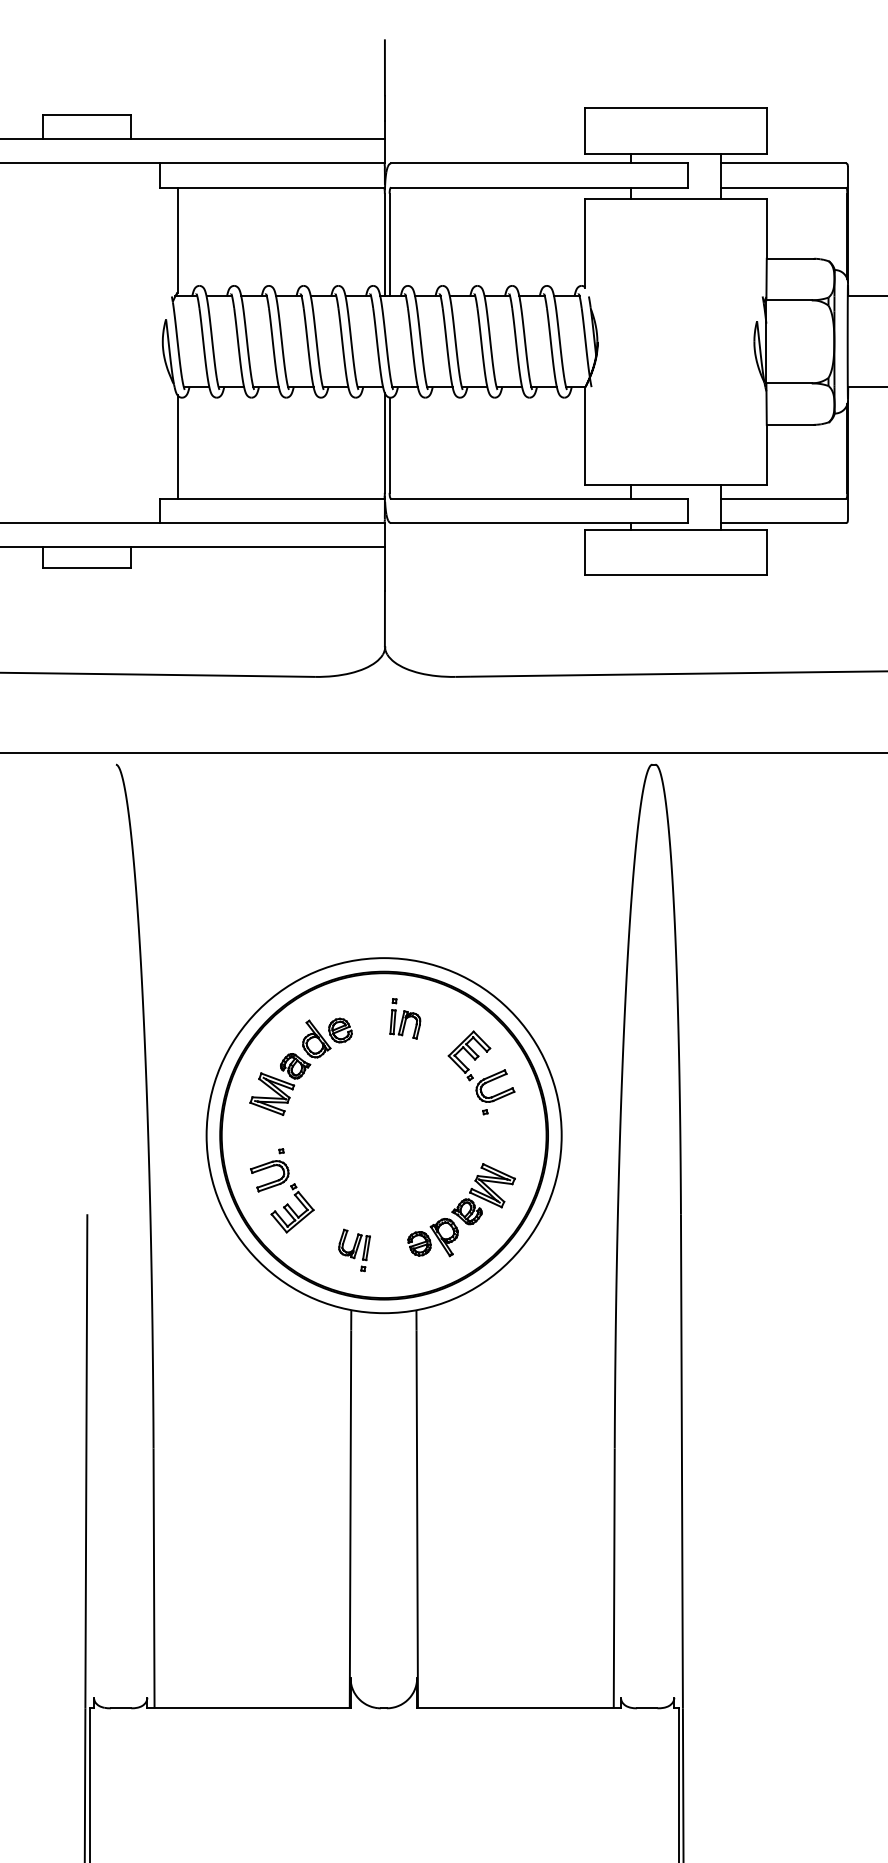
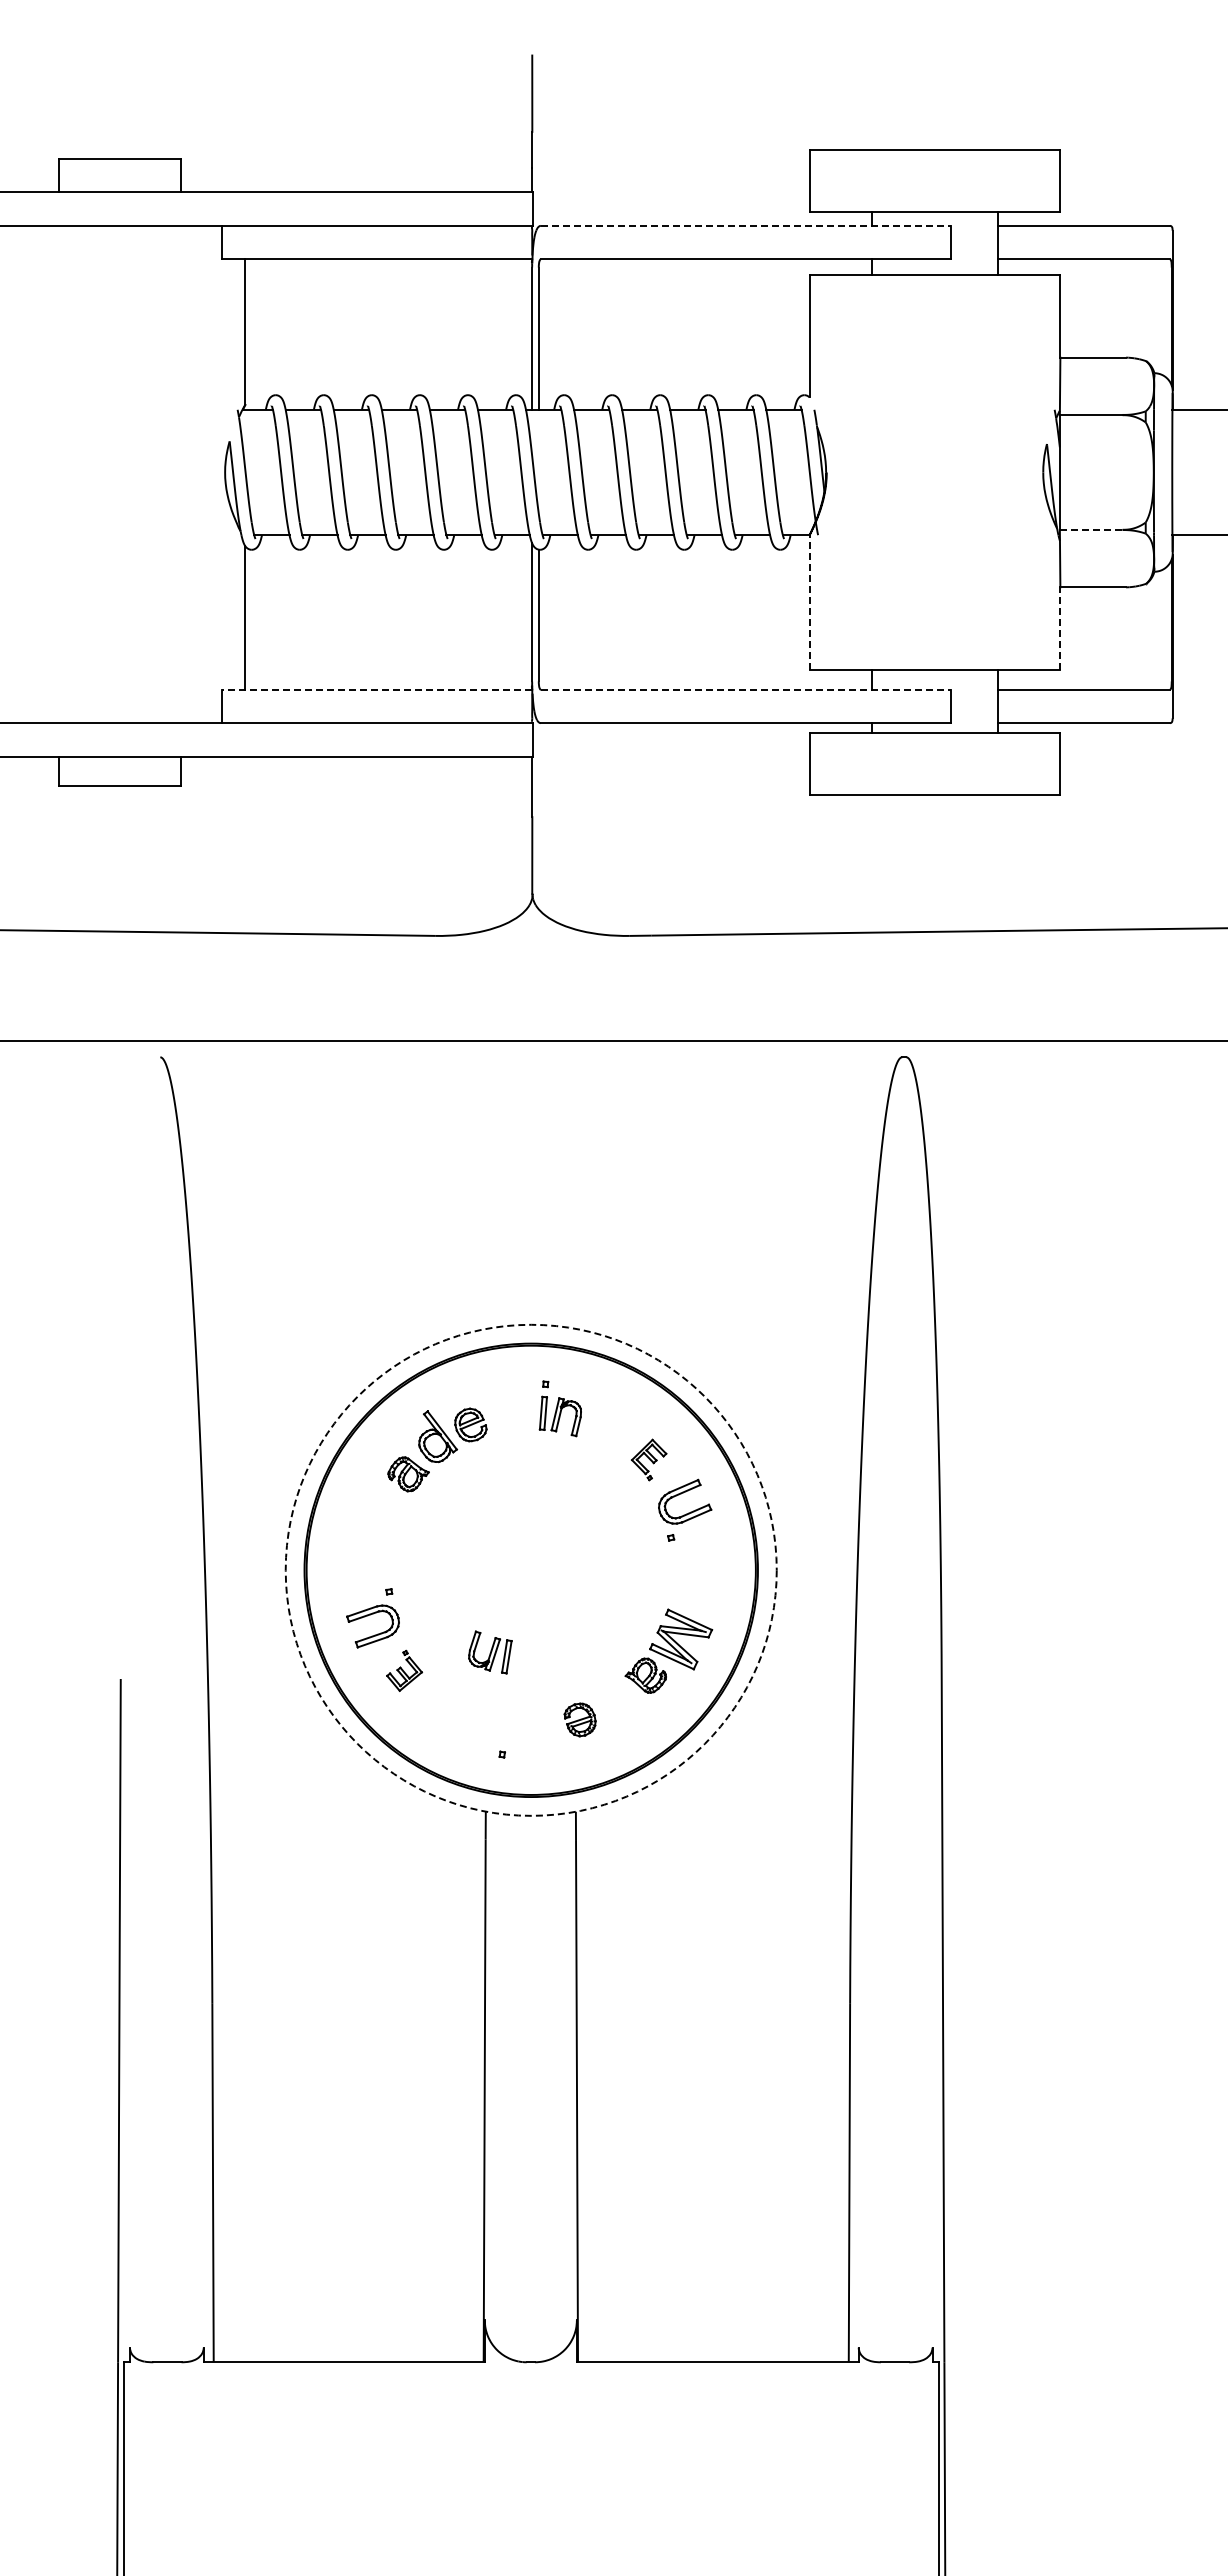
line: (539, 163) -> (746, 225), solid -> dashed
line: (789, 383) -> (1091, 529), solid -> dashed
line: (585, 435) -> (809, 602), solid -> dashed
line: (766, 454) -> (1060, 628), solid -> dashed
line: (272, 498) -> (376, 689), solid -> dashed
line: (539, 498) -> (746, 689), solid -> dashed
part: (468, 1055) -> (648, 1459), size x0.6
part: (272, 1093) -> (376, 1512), removed
circle: (383, 1135) -> (530, 1569), solid -> dashed
part: (292, 1208) -> (404, 1670), size x0.6
part: (444, 1237) -> (614, 1710), removed
part: (354, 1244) -> (490, 1652), moved

